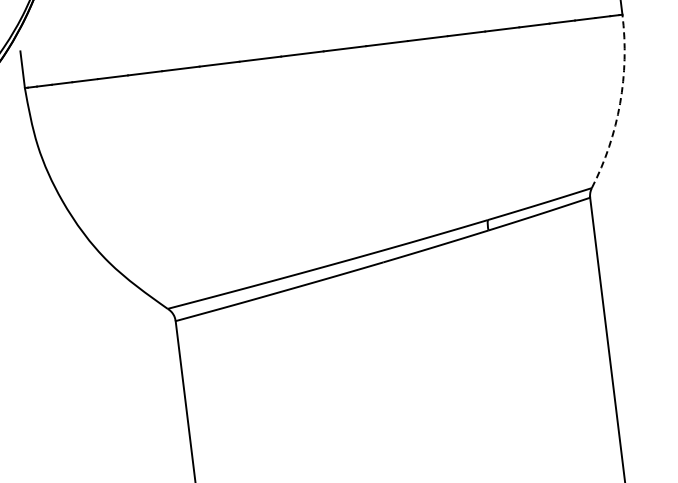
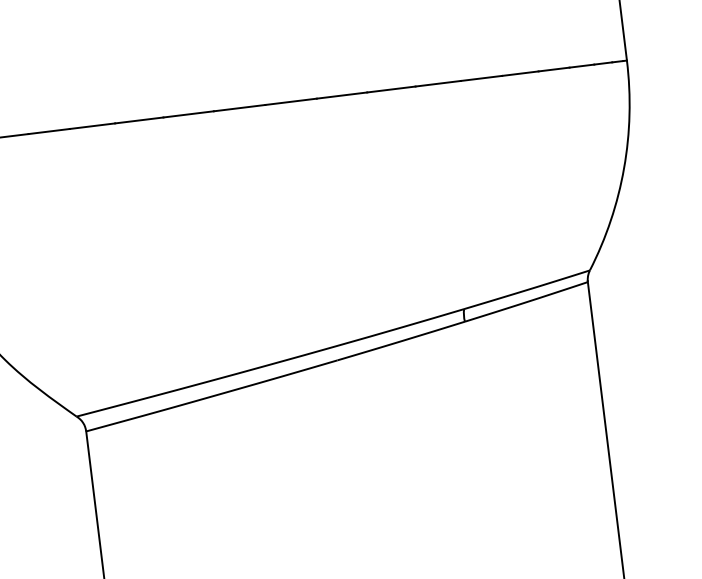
arc: (620, 103) -> (624, 168), dashed -> solid

